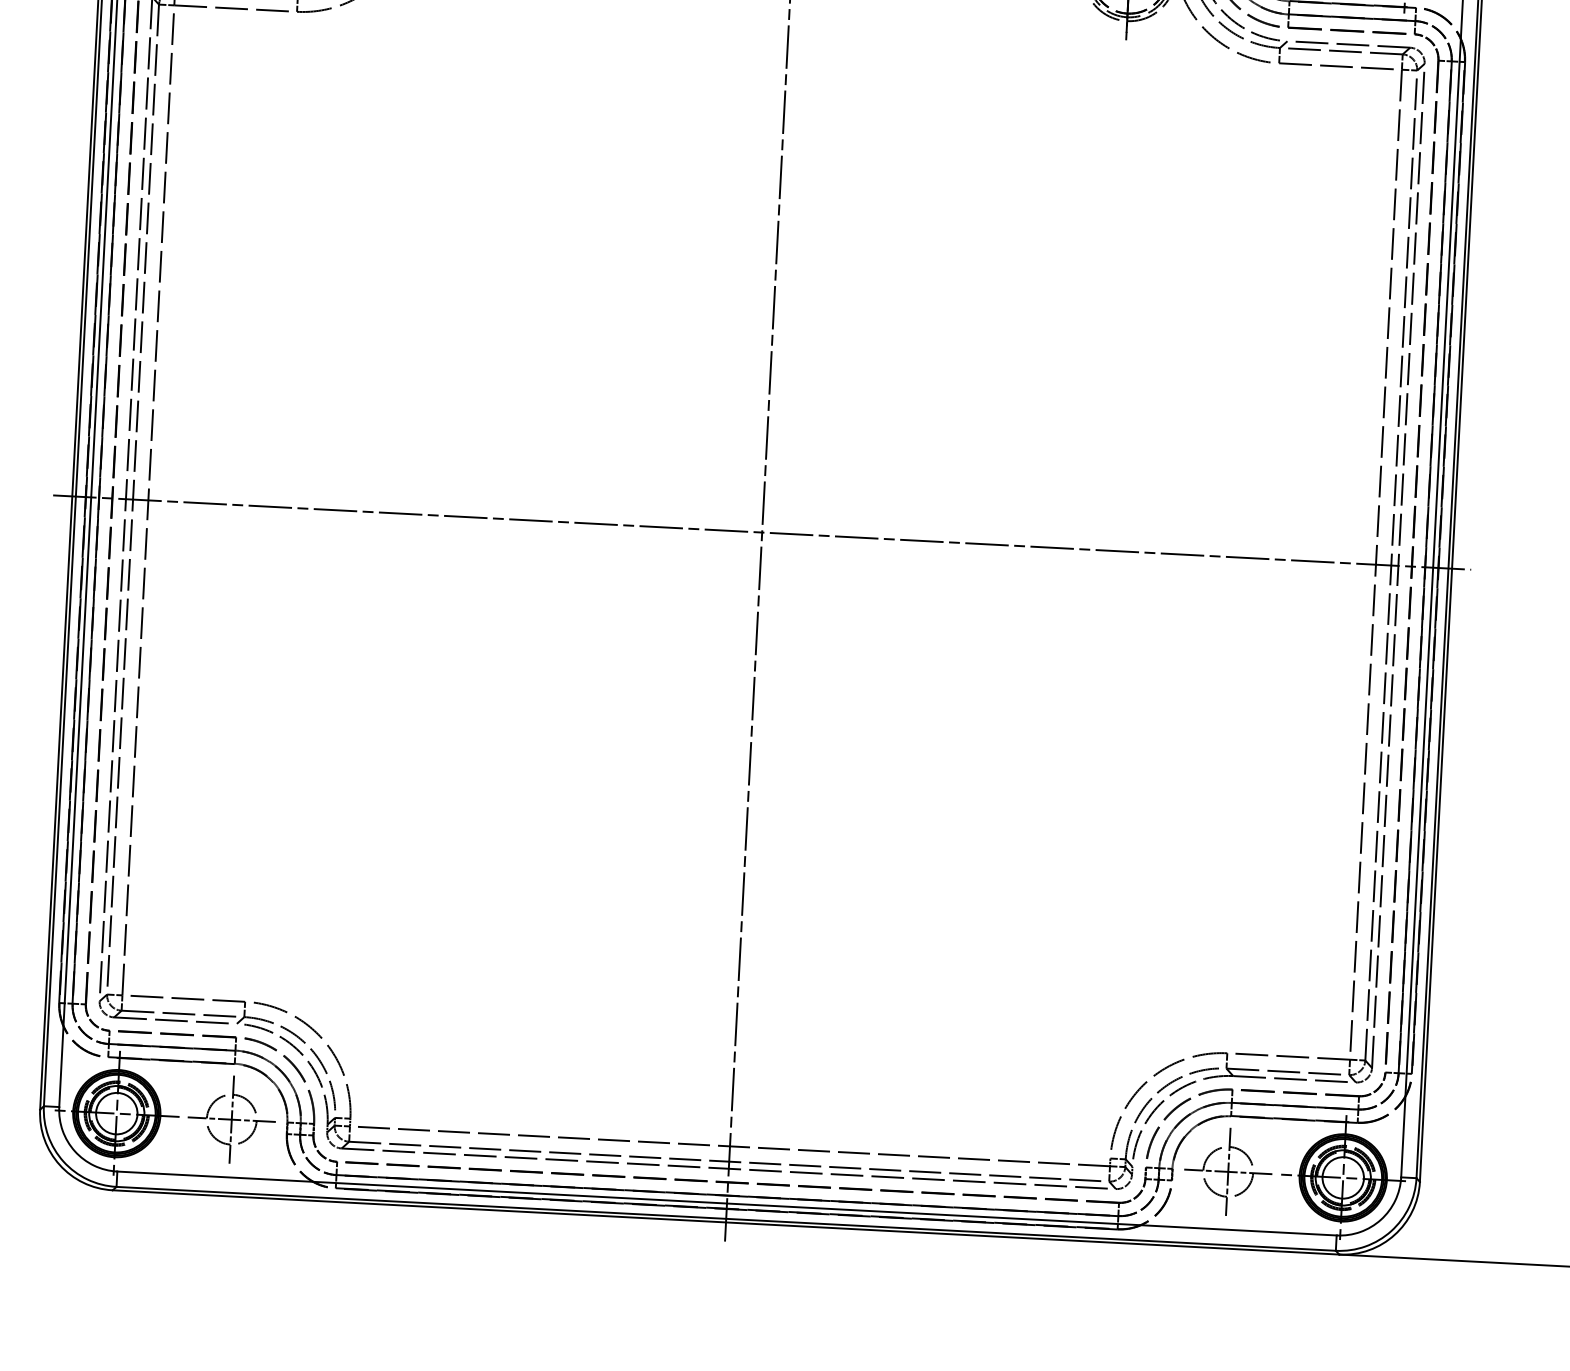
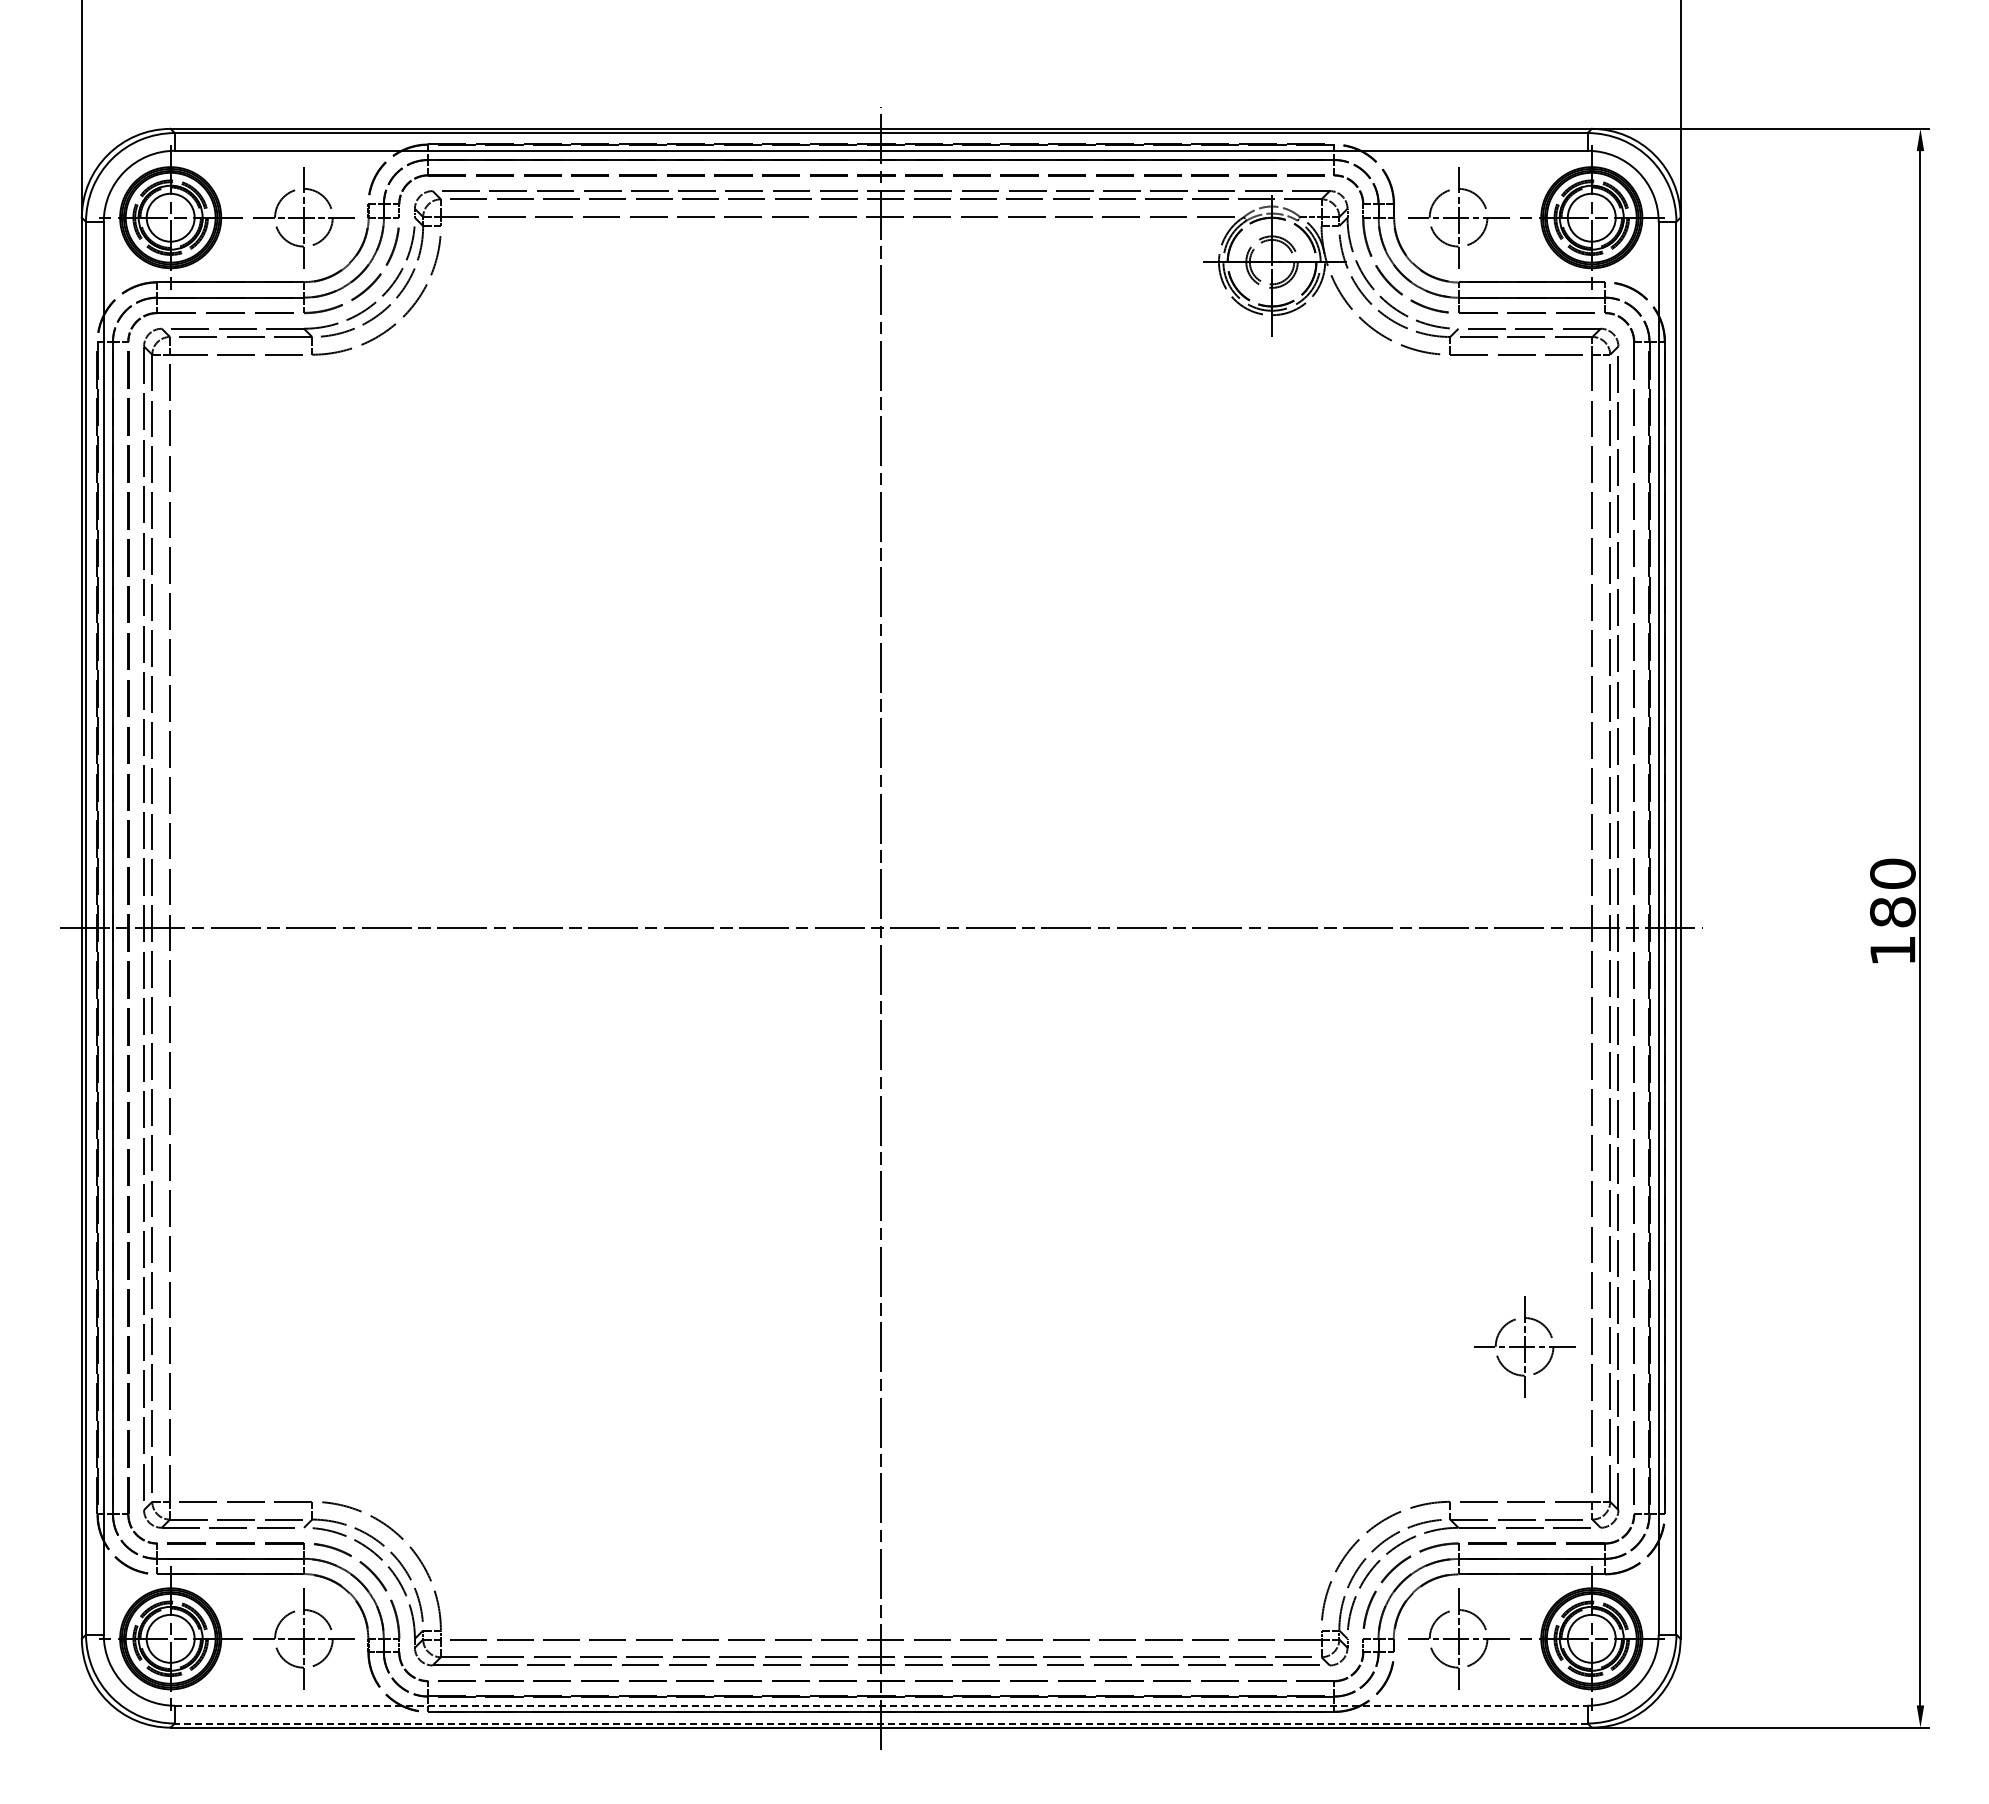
part: (1298, 922) -> (1524, 1346), added
line: (727, 1203) -> (881, 1705), solid -> dashed
line: (725, 1218) -> (880, 1723), solid -> dashed

